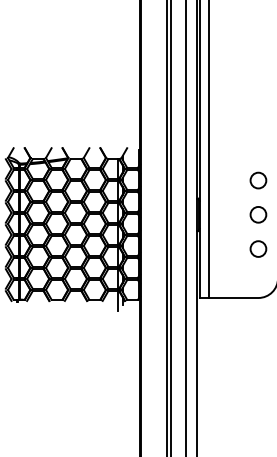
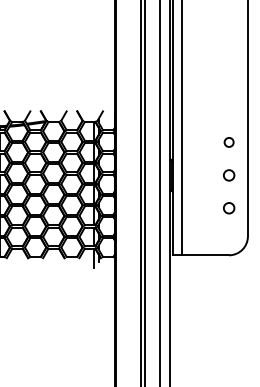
circle: (258, 180) -> (229, 142), size x0.6
circle: (258, 214) -> (229, 175), size x0.7
circle: (258, 248) -> (229, 207), size x0.7

